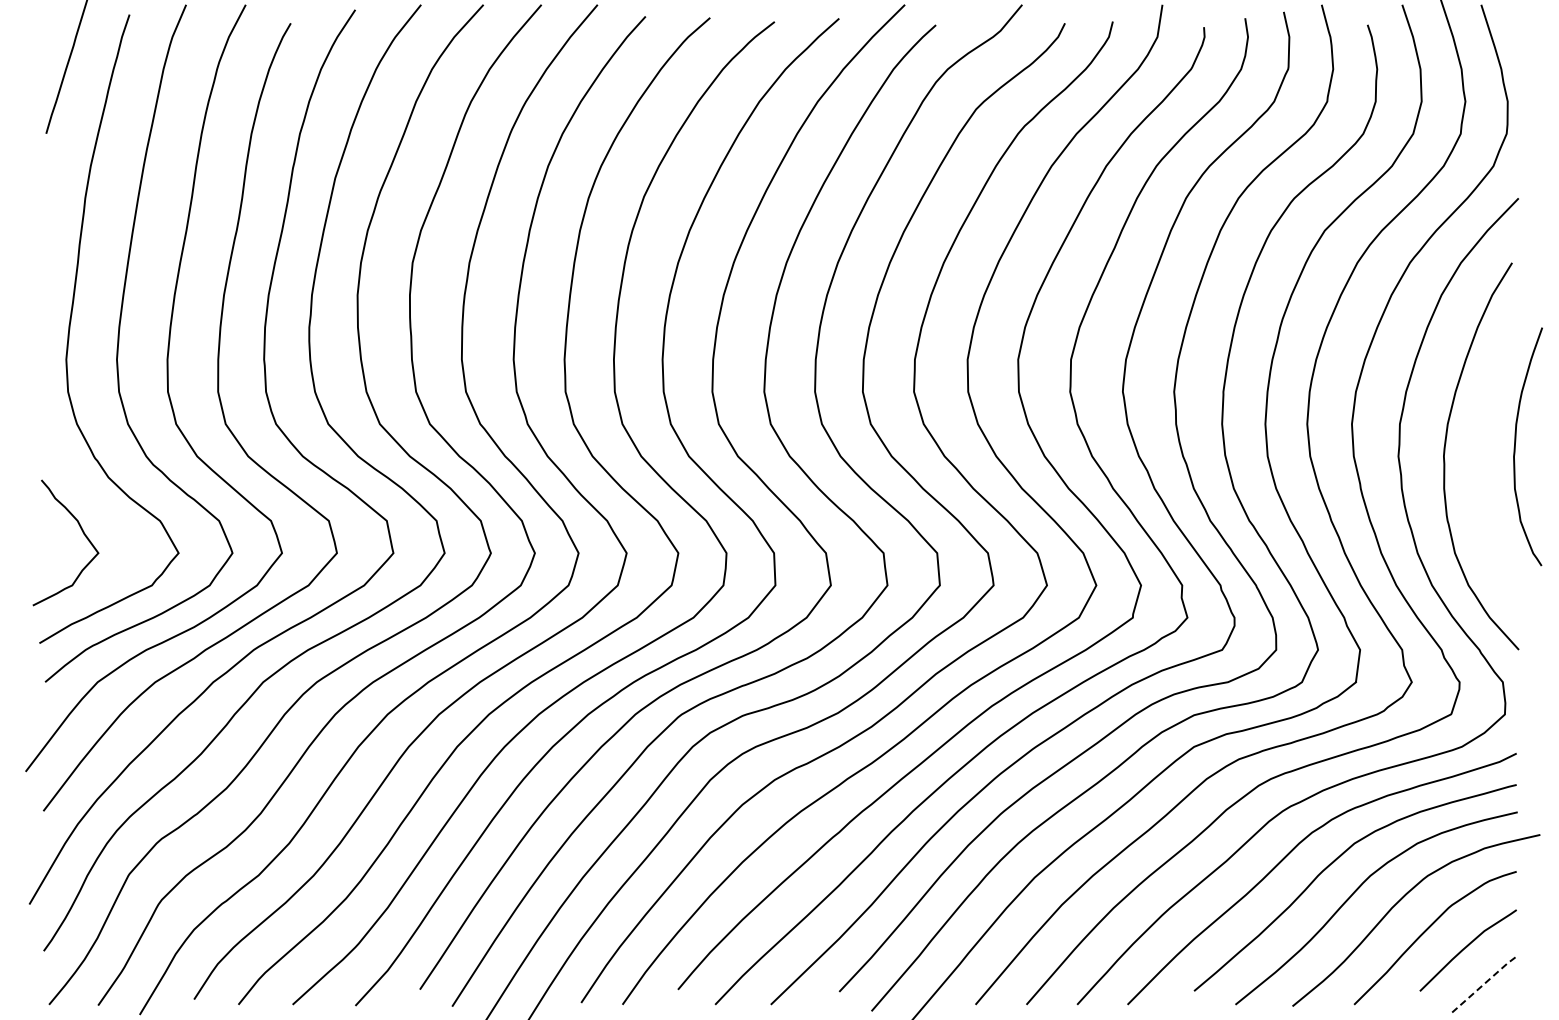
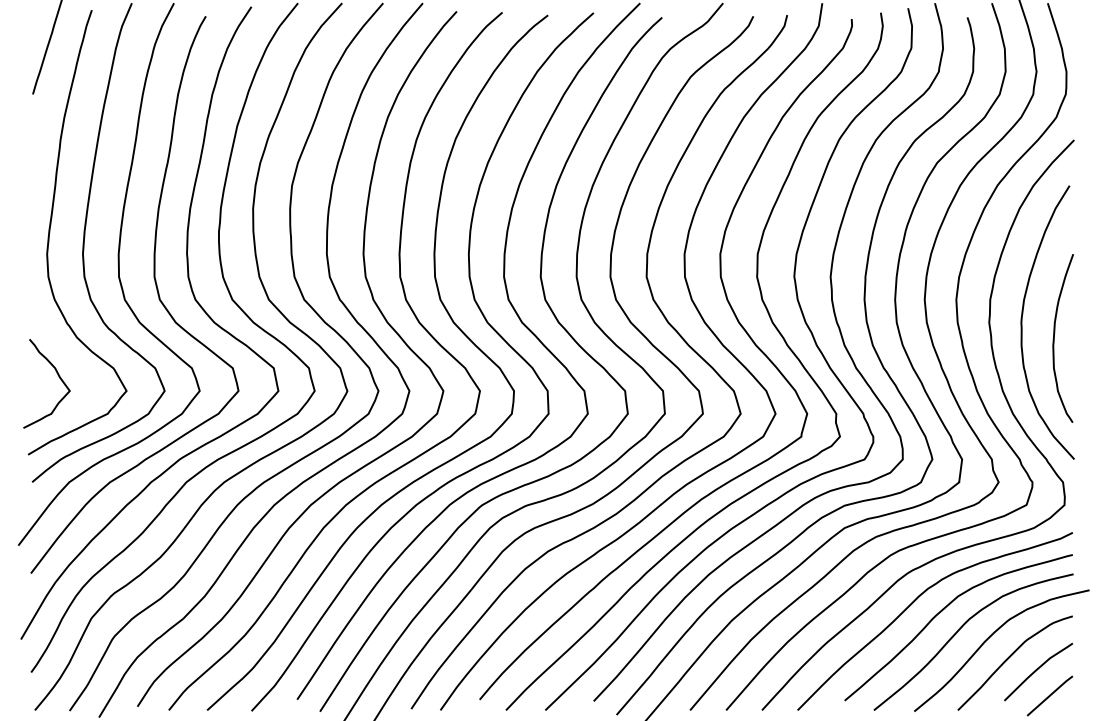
curve: (1515, 446) -> (1054, 338), moved
line: (1484, 983) -> (1050, 695), dashed -> solid

